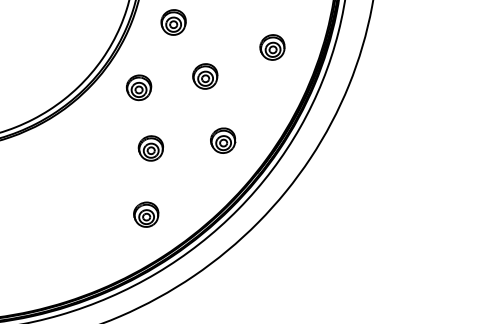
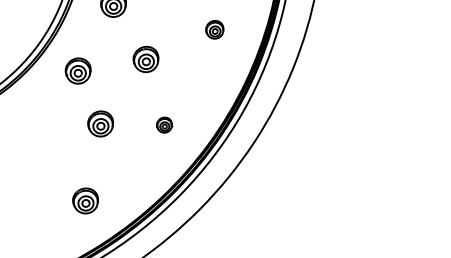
part: (272, 47) -> (214, 29), size x0.7
part: (223, 140) -> (164, 125), size x0.6
part: (150, 148) -> (100, 123), moved

